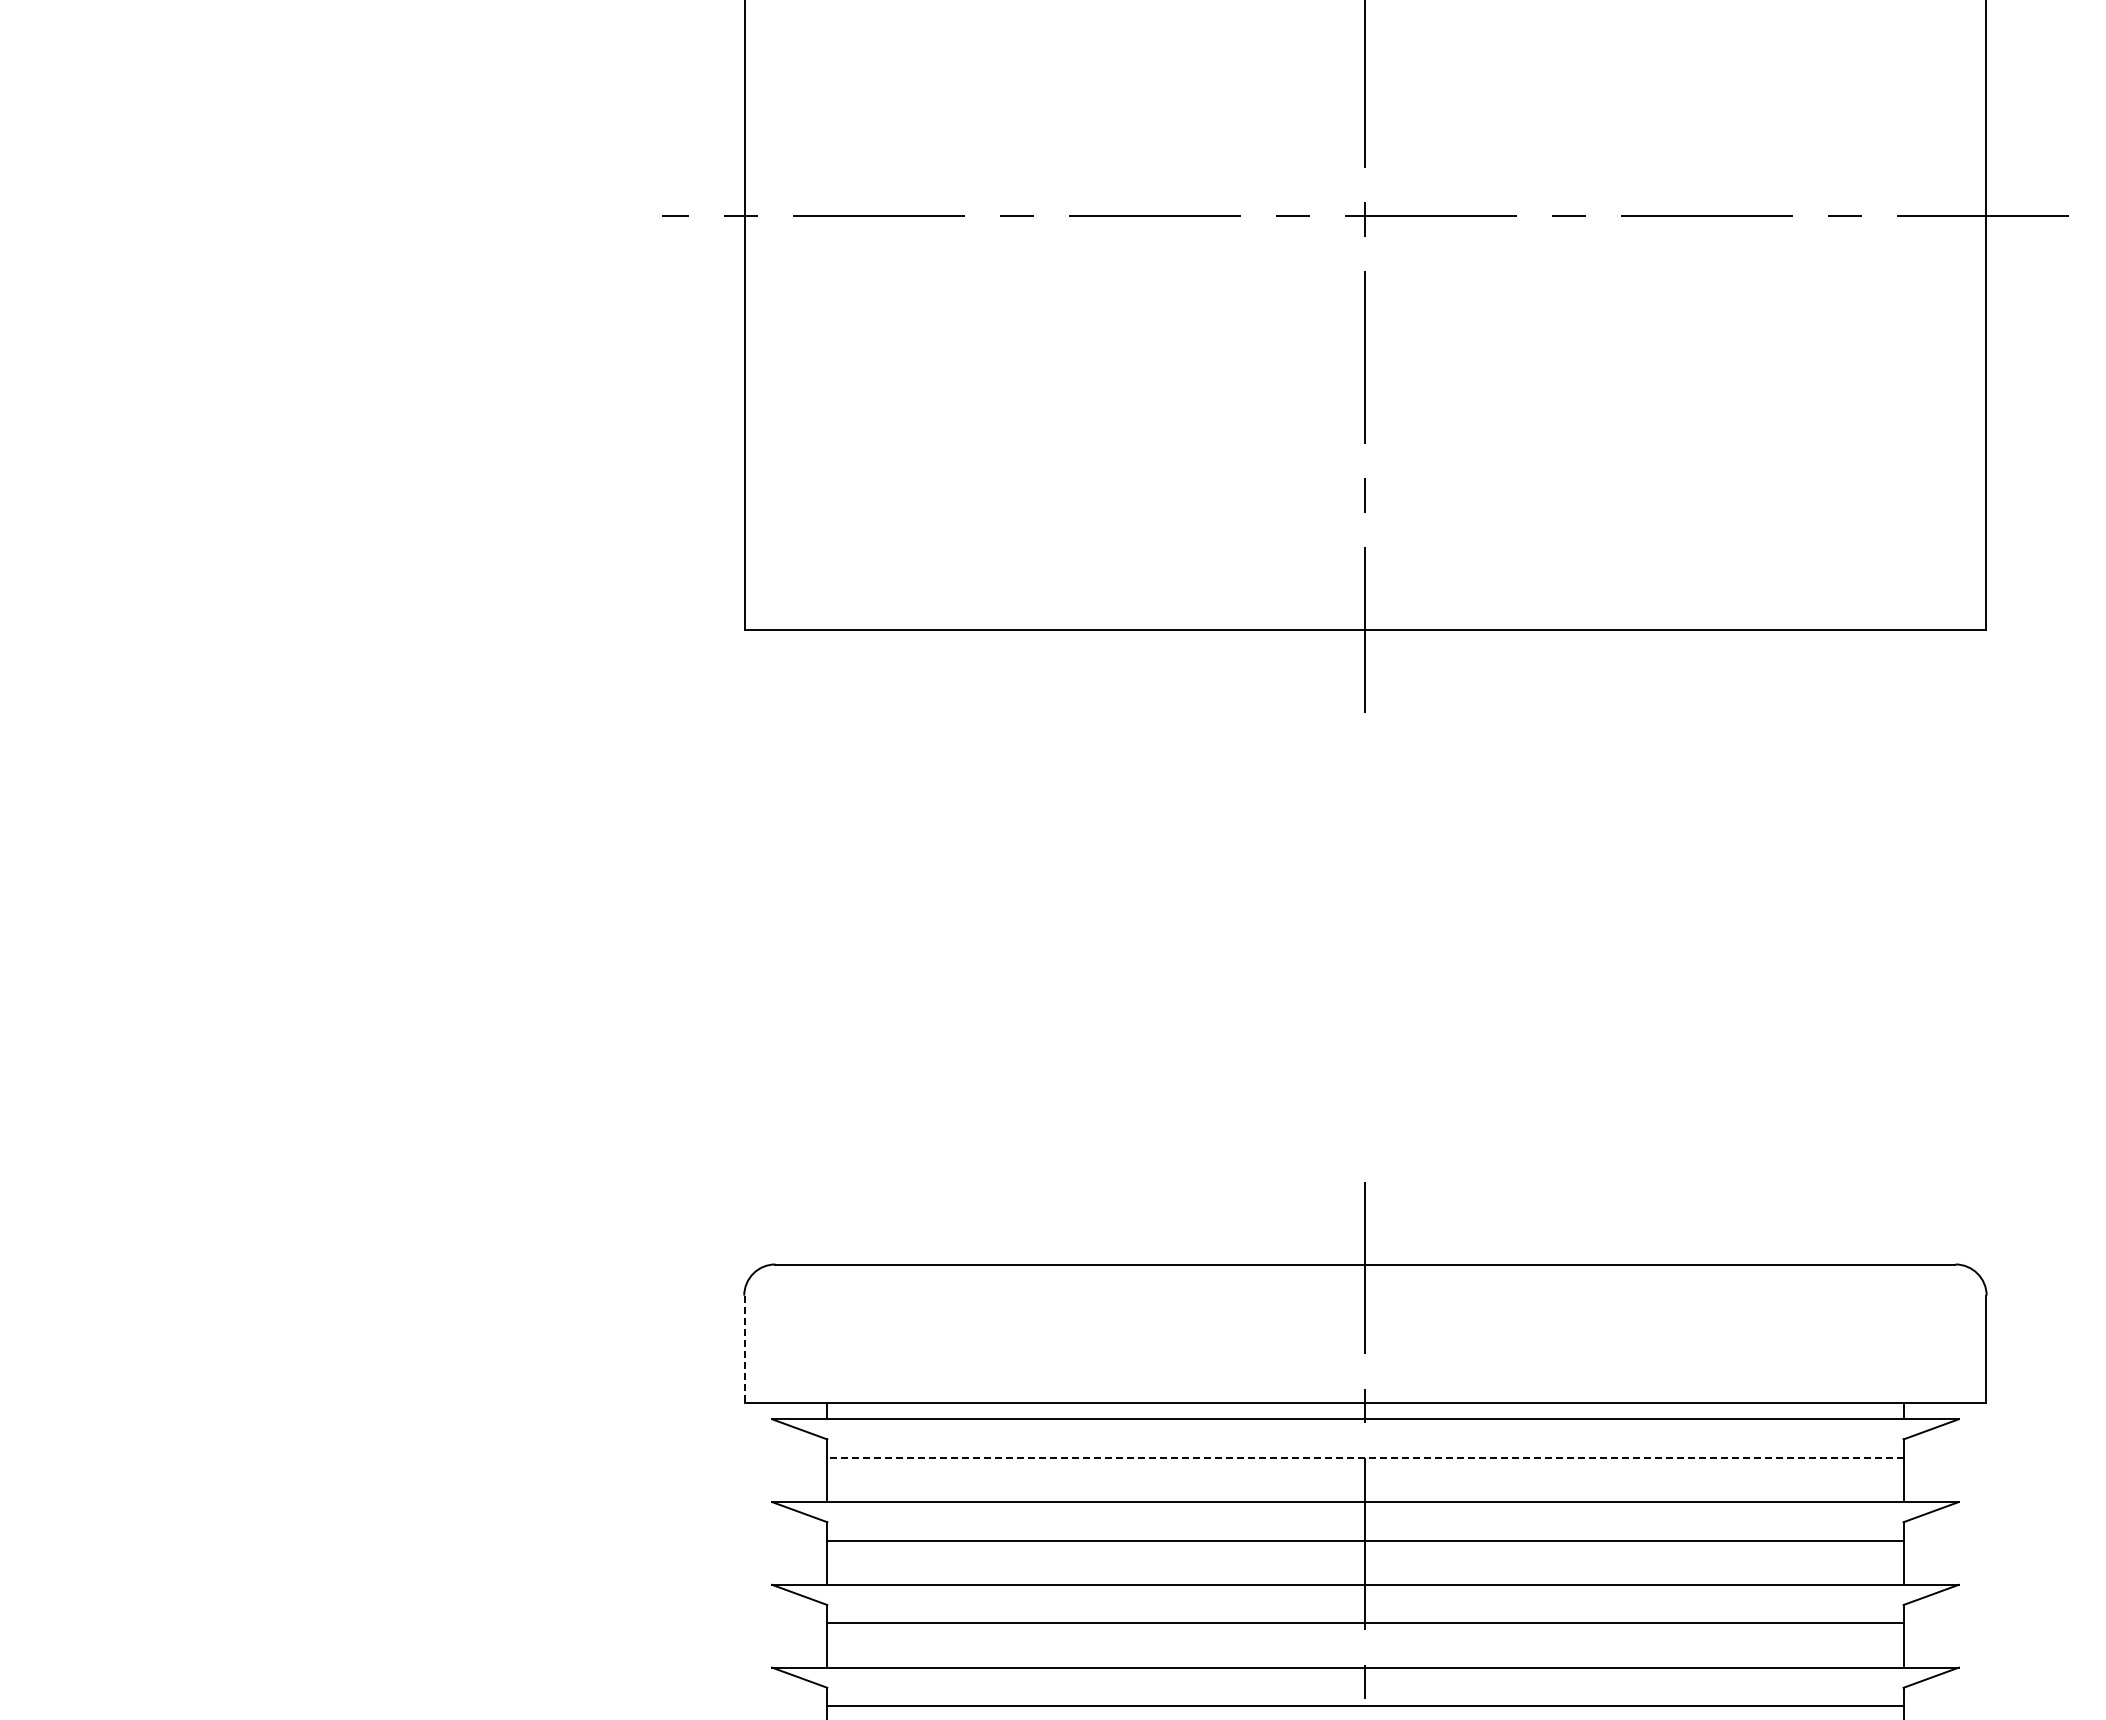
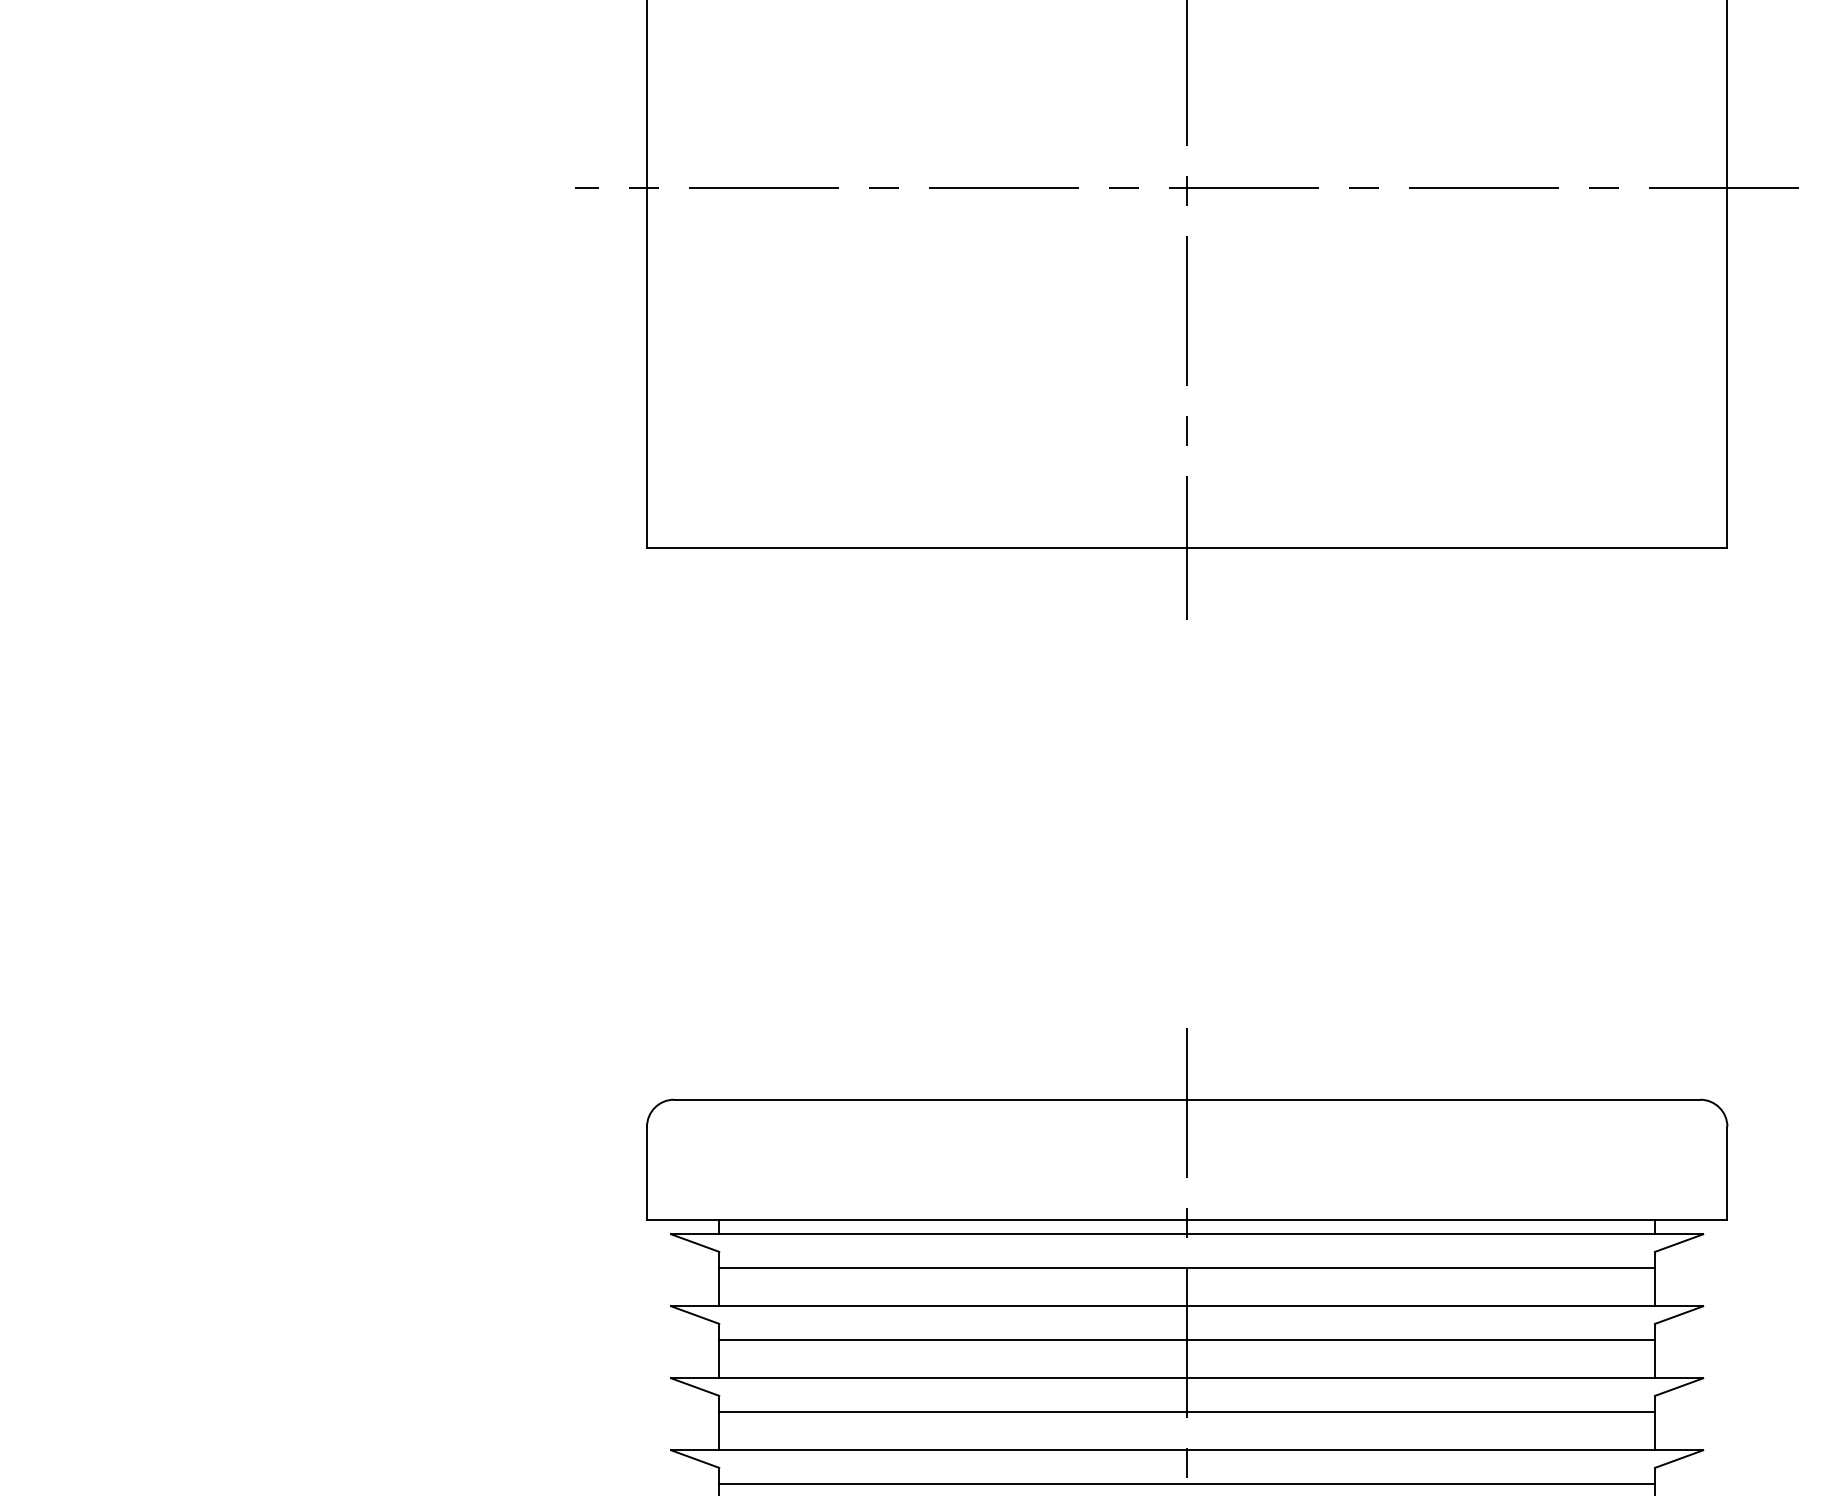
line: (744, 1349) -> (647, 1173), dashed -> solid
line: (1364, 1457) -> (1186, 1267), dashed -> solid

